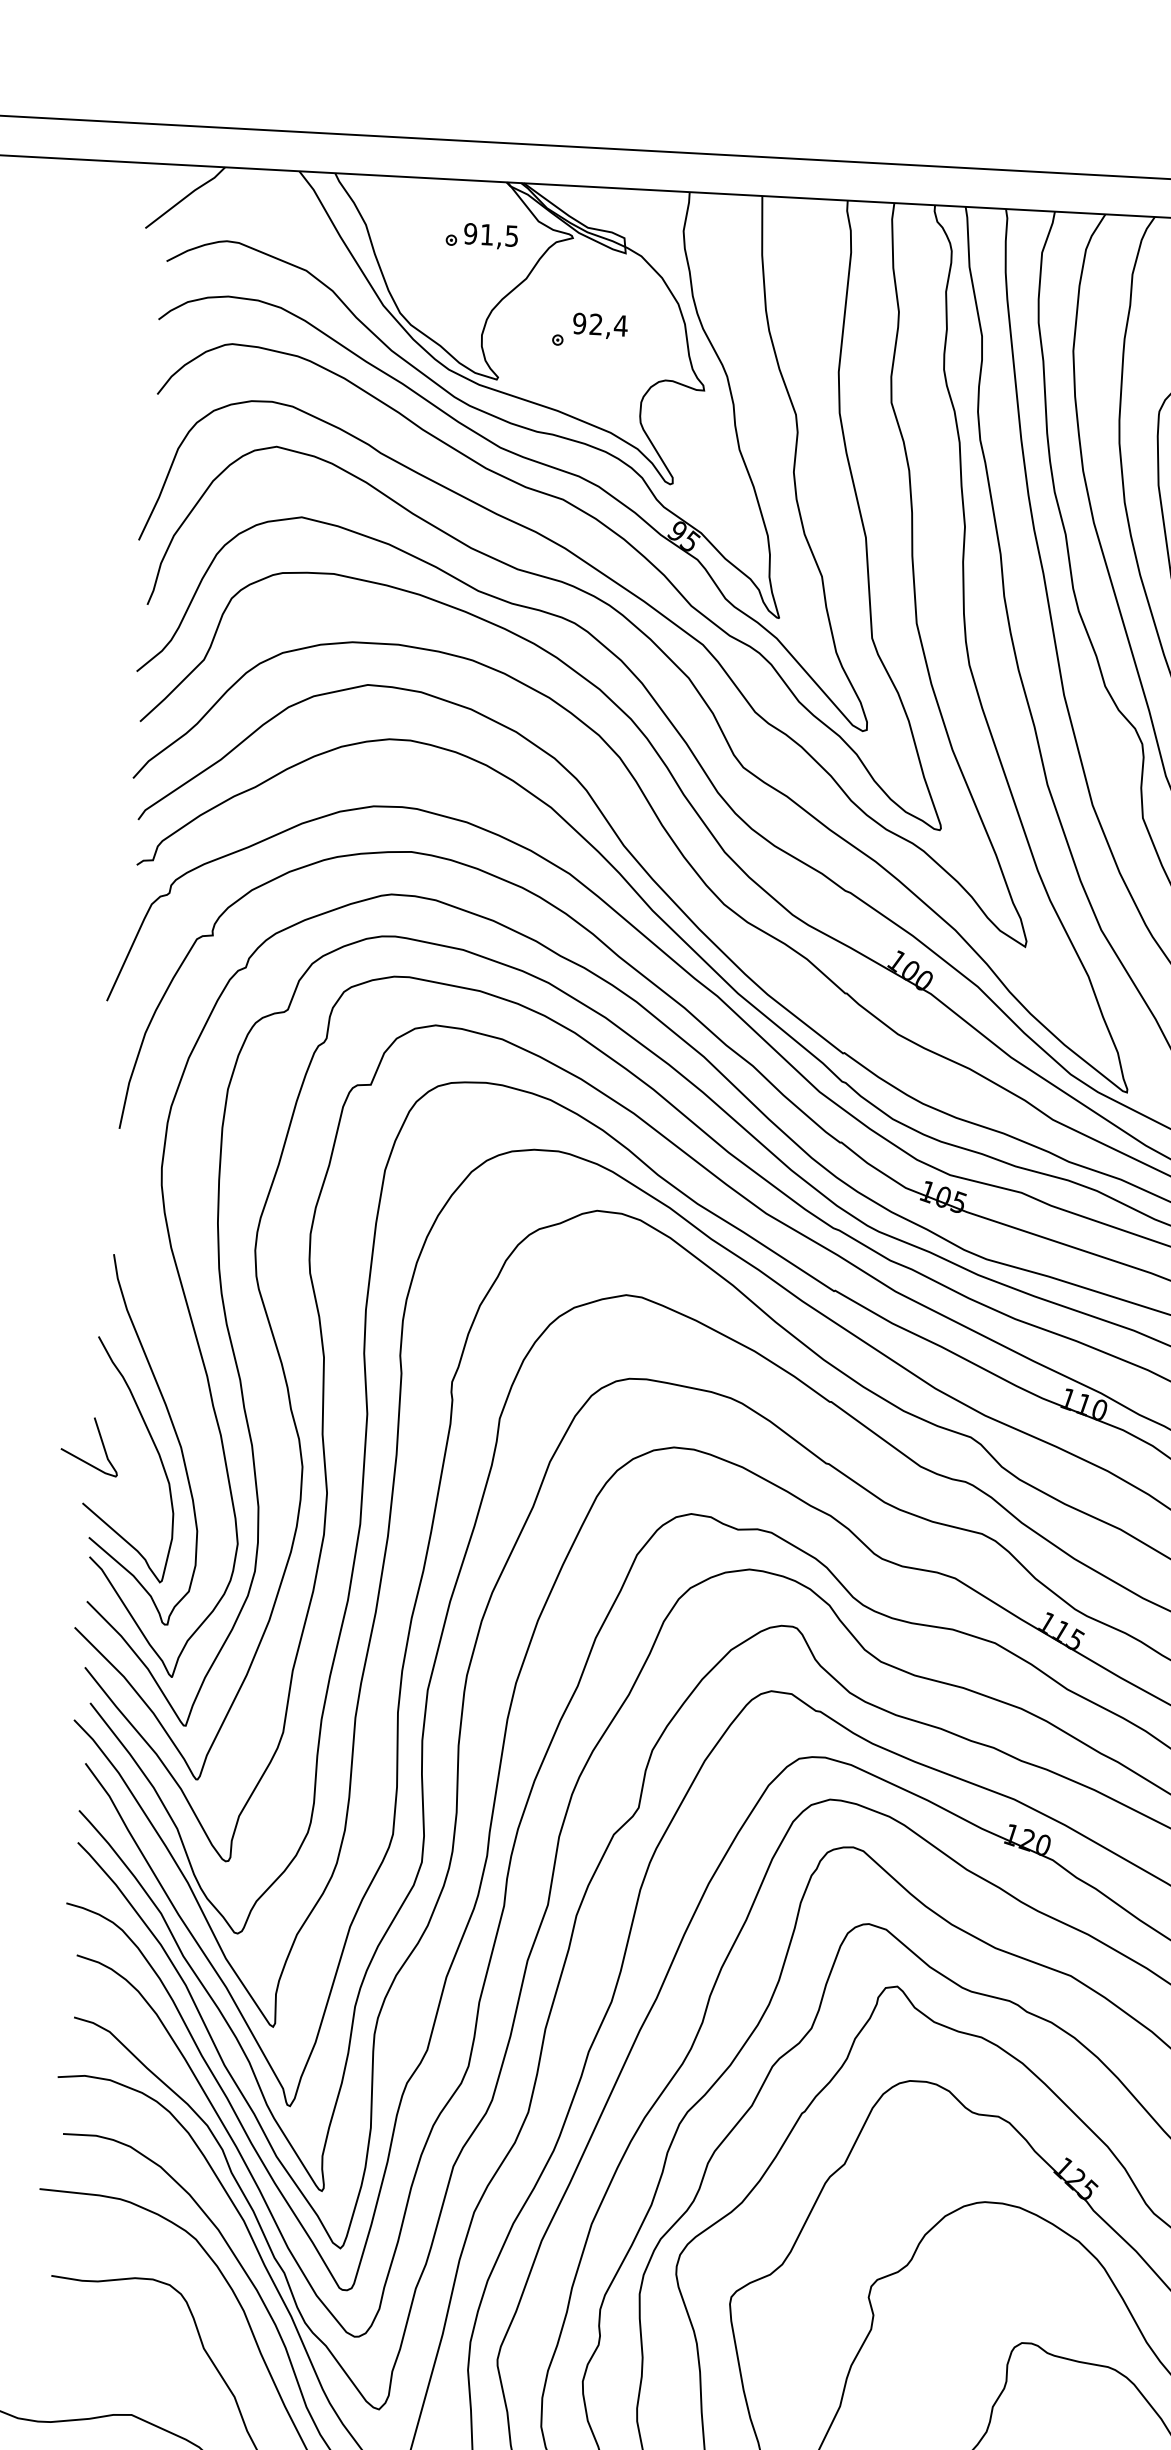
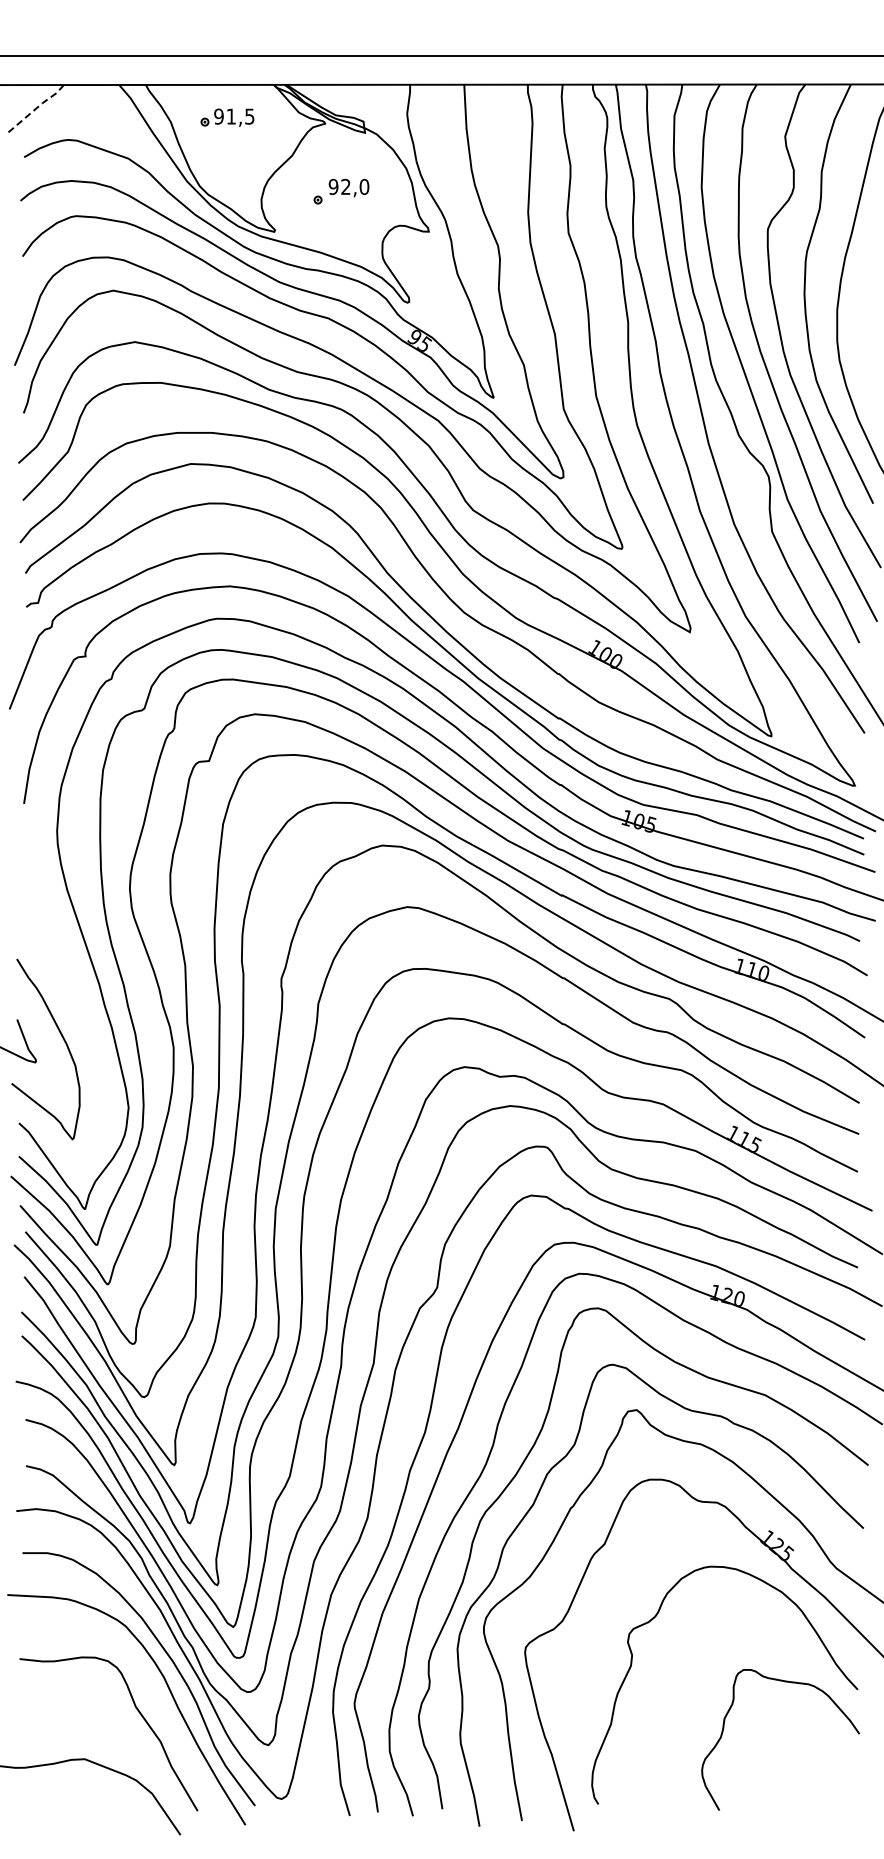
line: (186, 196) -> (36, 108), solid -> dashed
part: (481, 235) -> (227, 117), moved
text: (621, 325) -> (364, 186), 92,4 -> 92,0
curve: (173, 1431) -> (76, 1026), removed

